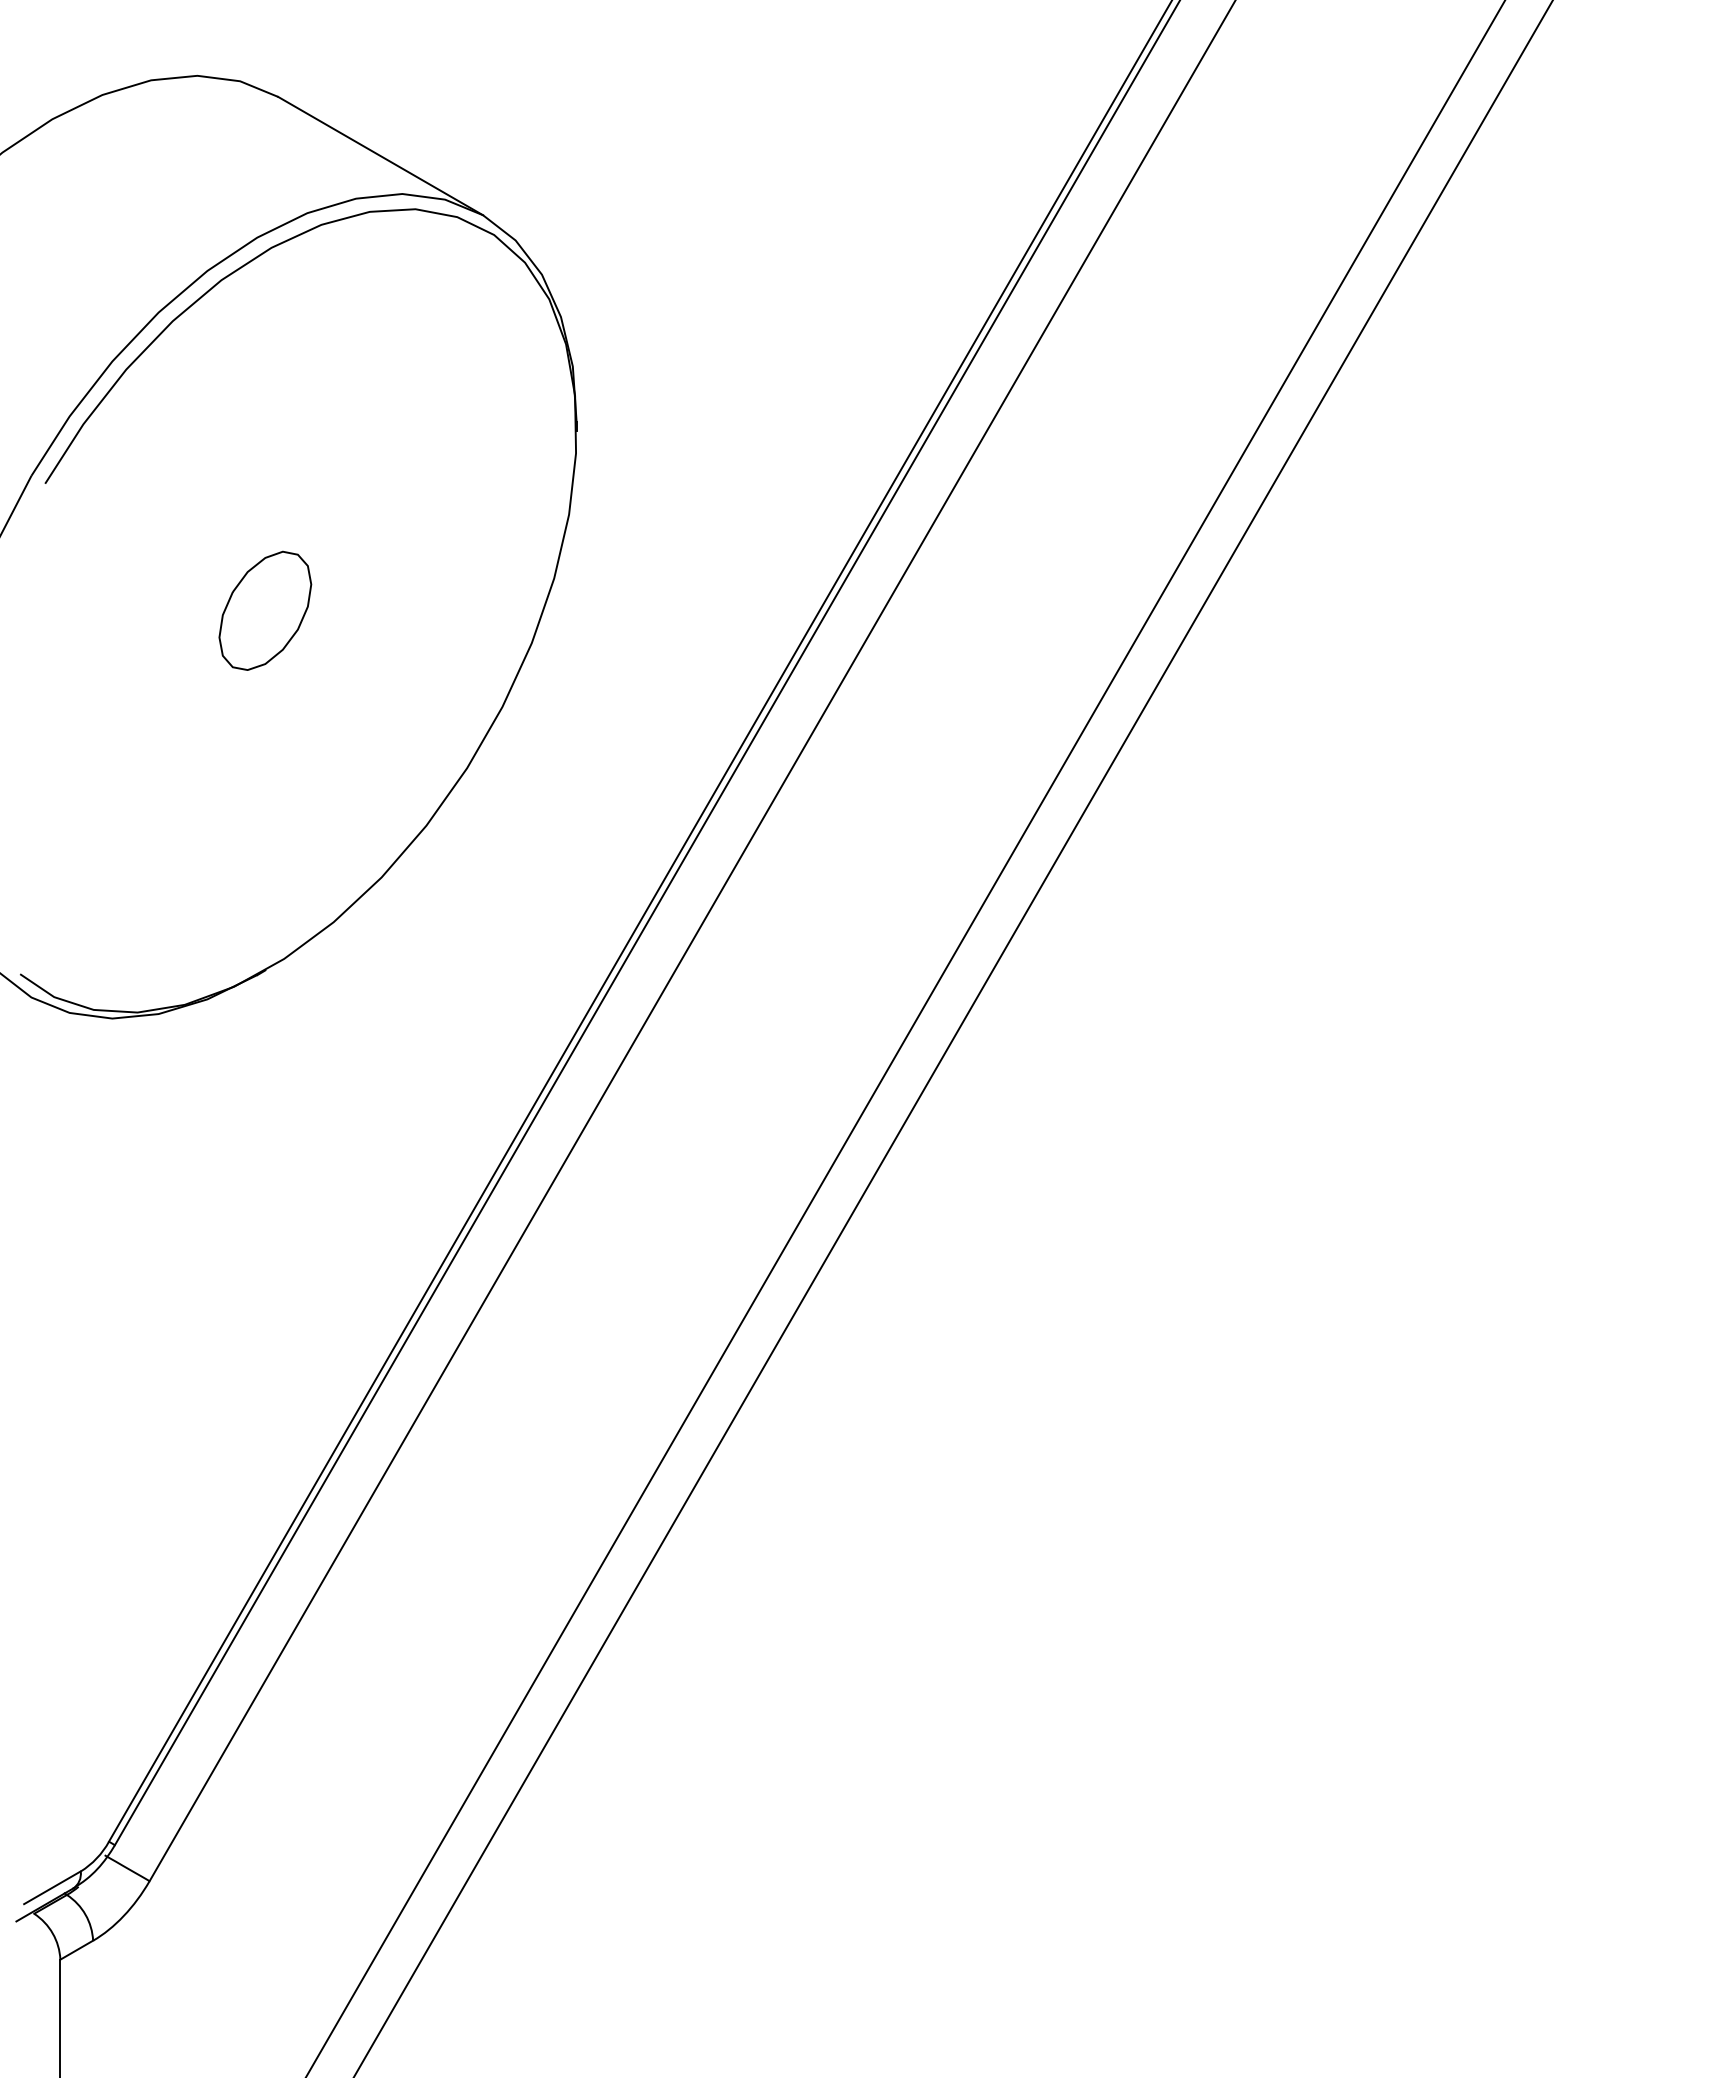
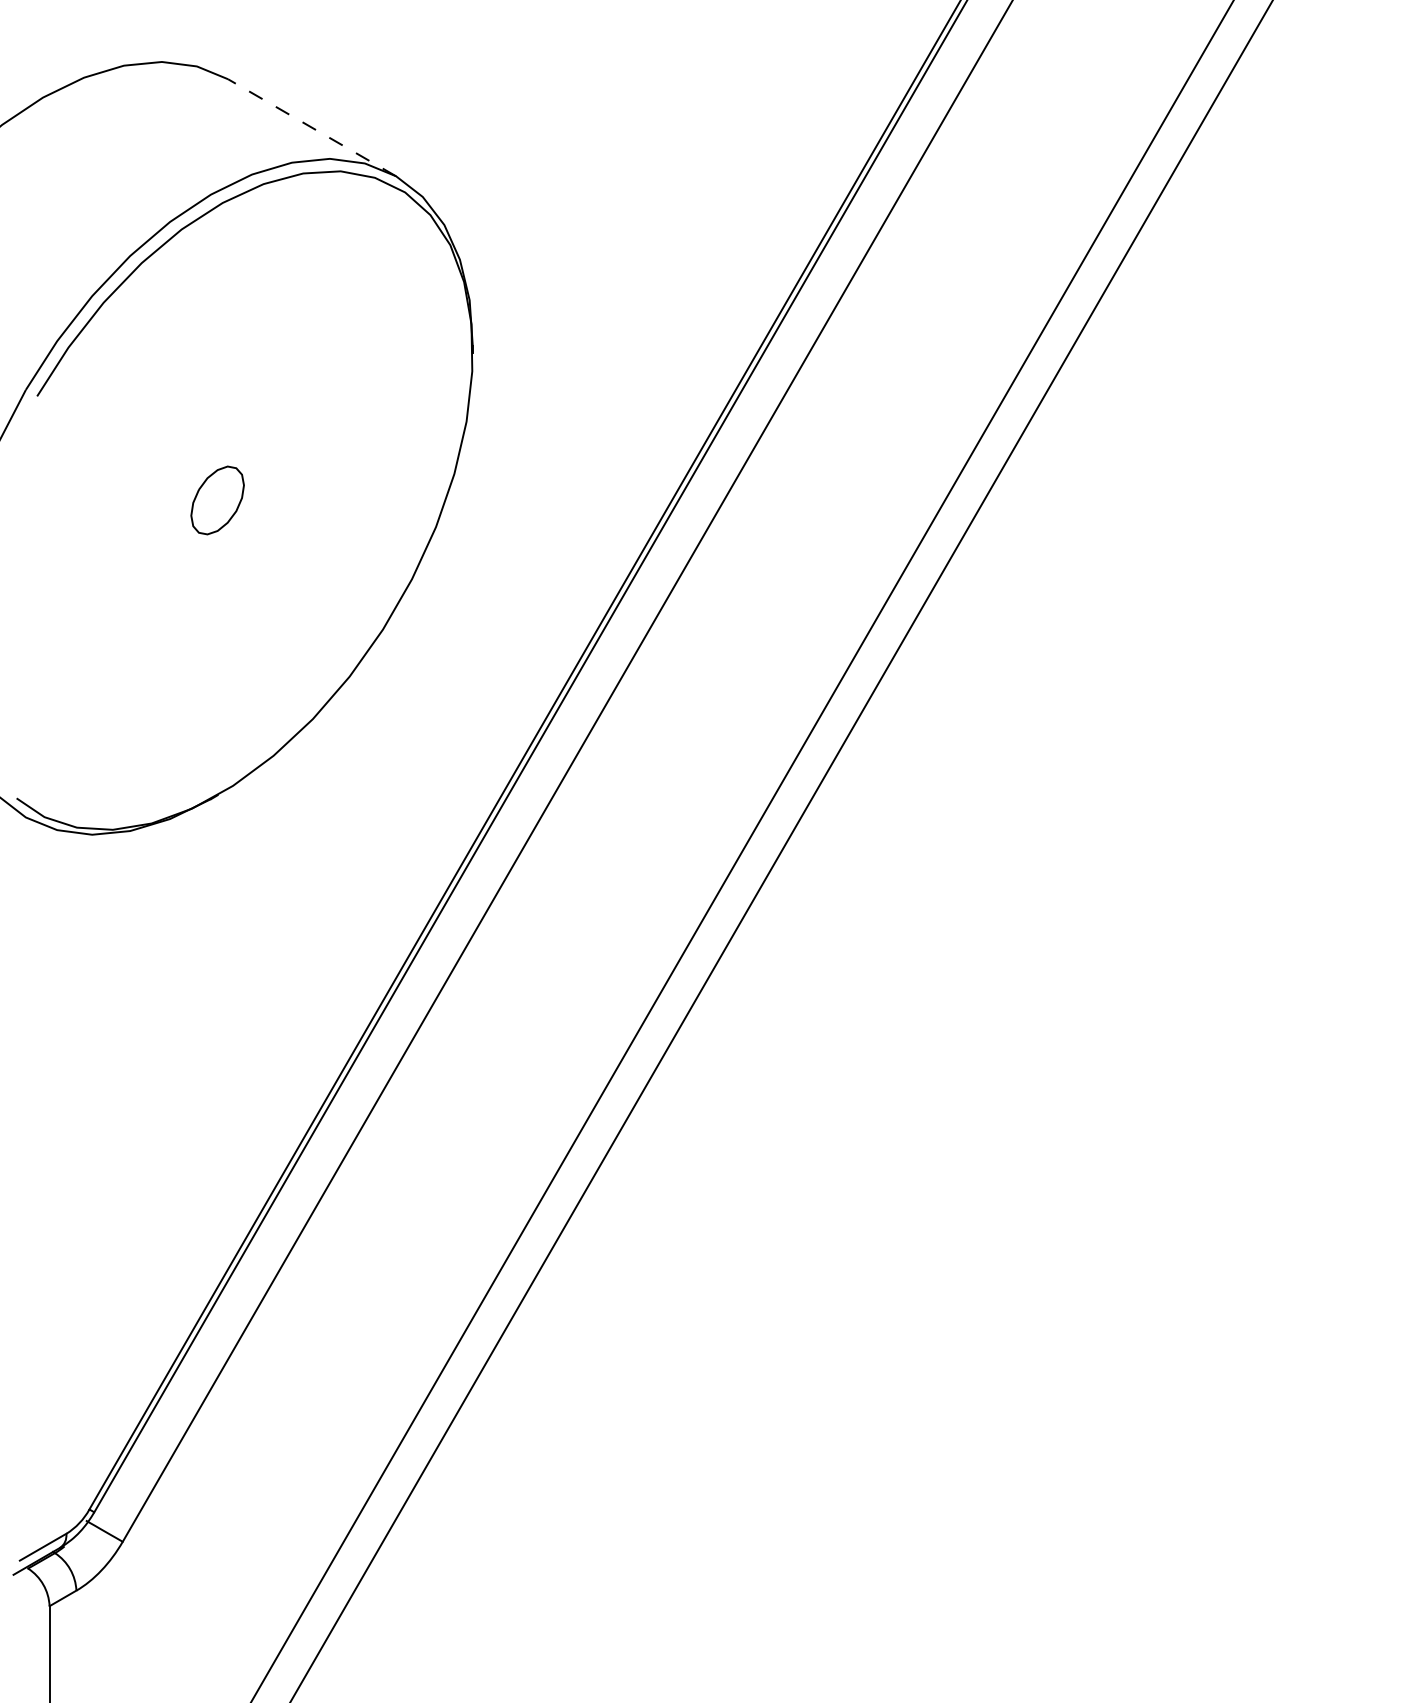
line: (380, 155) -> (312, 127), solid -> dashed
part: (265, 610) -> (217, 500), size x0.7

